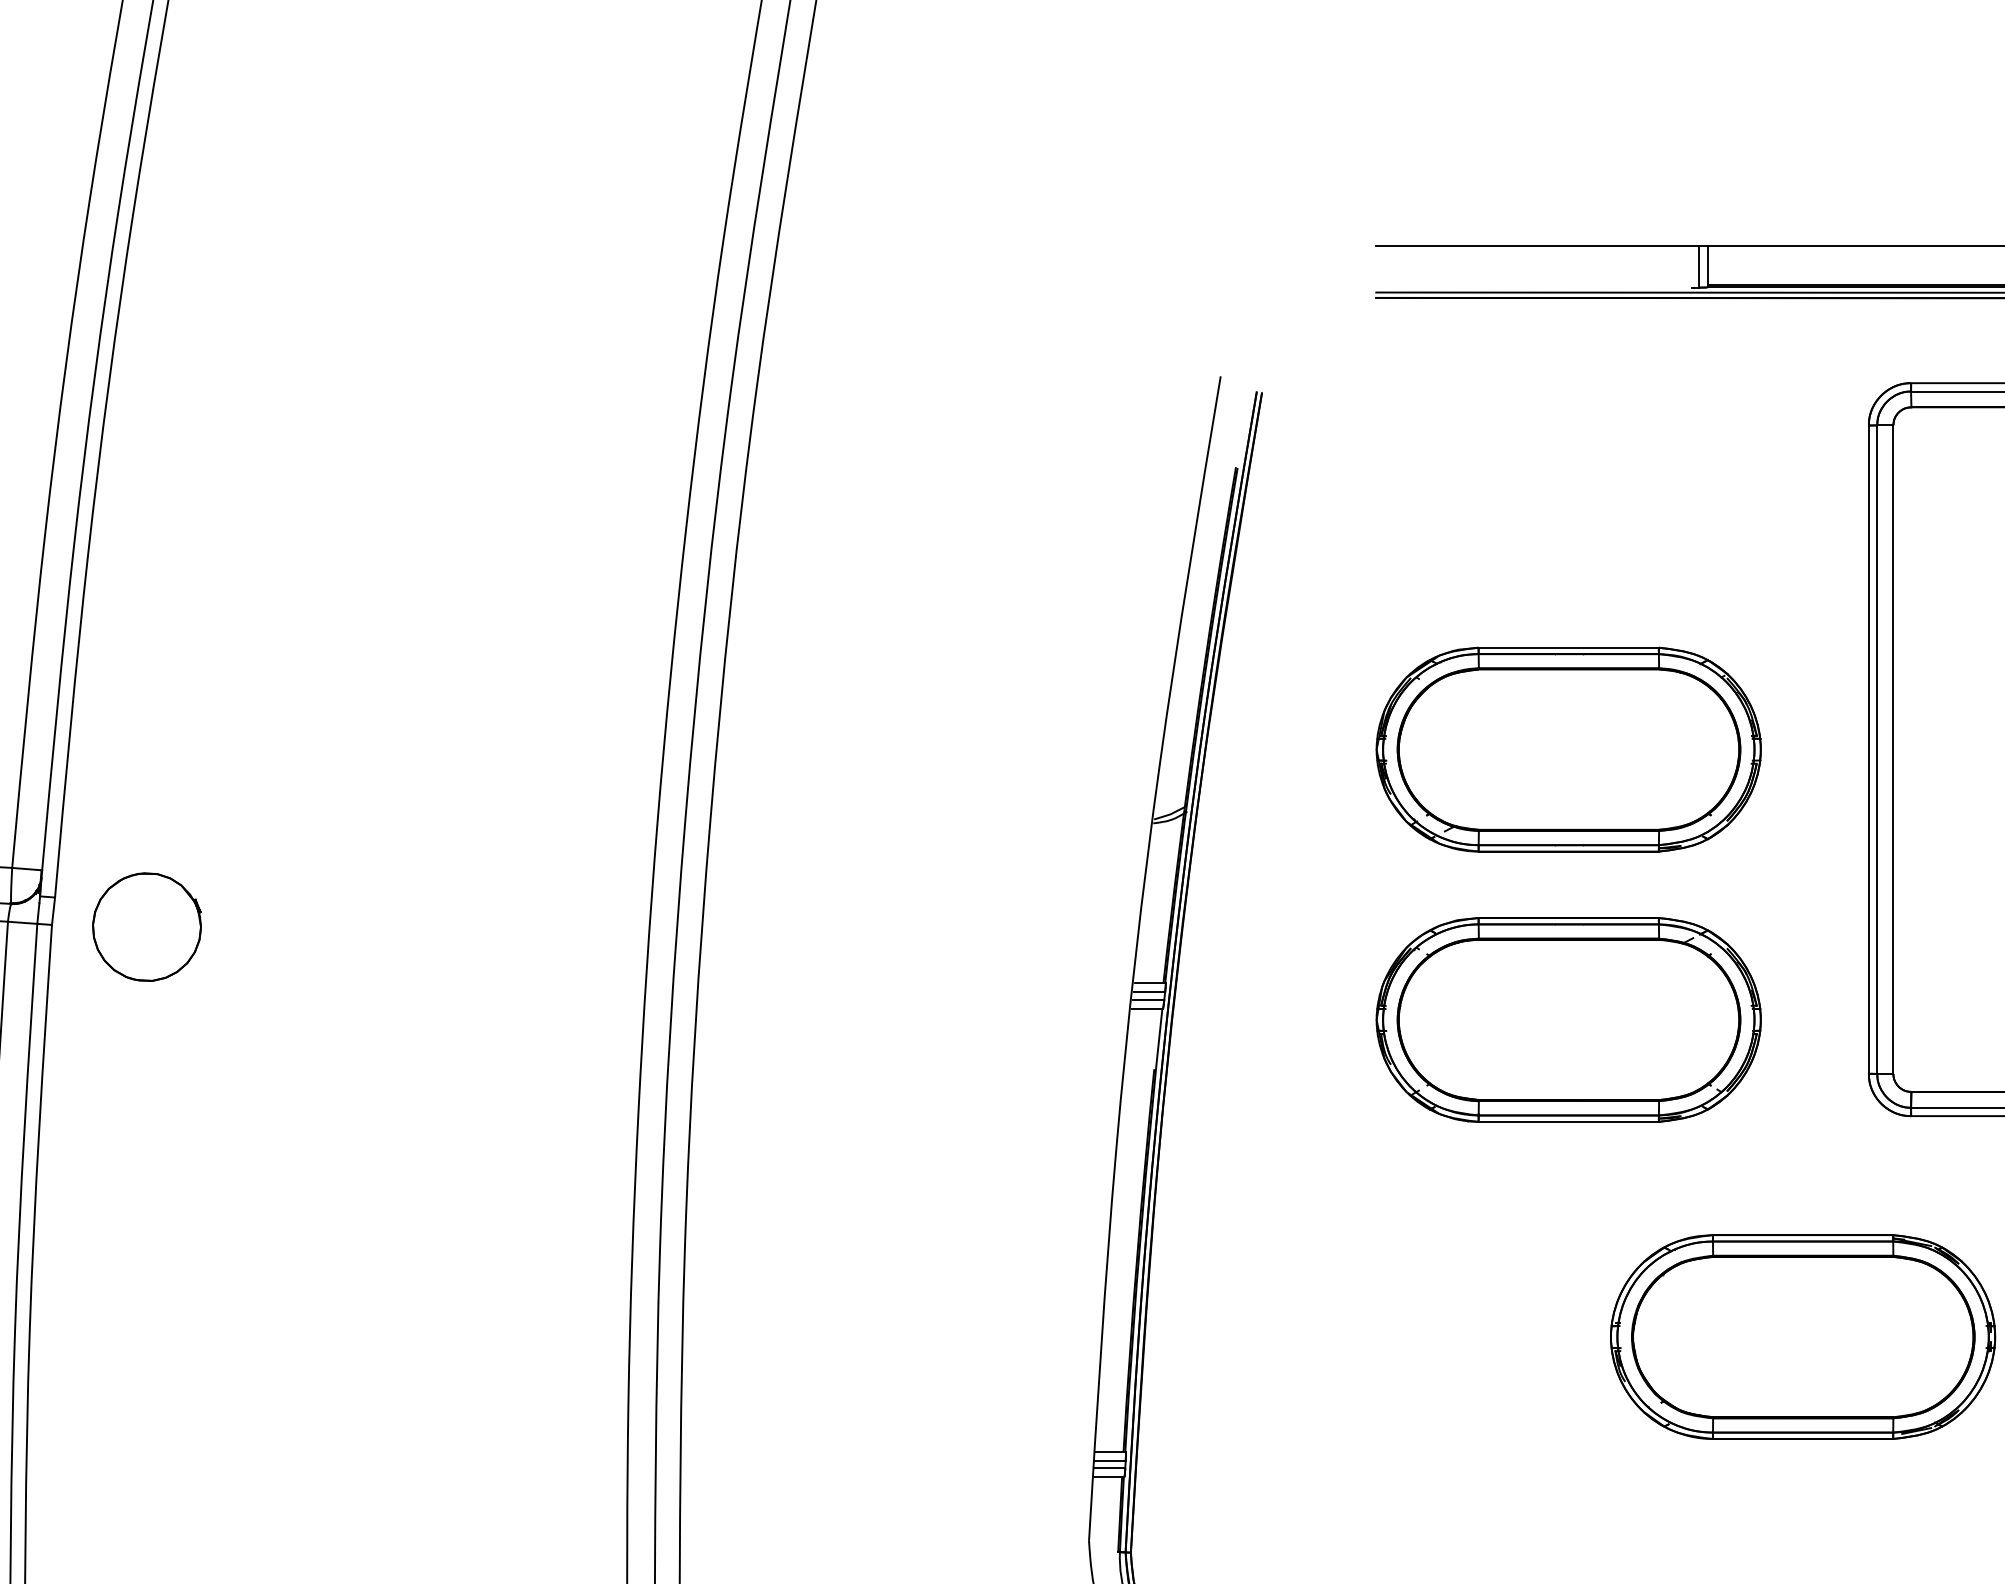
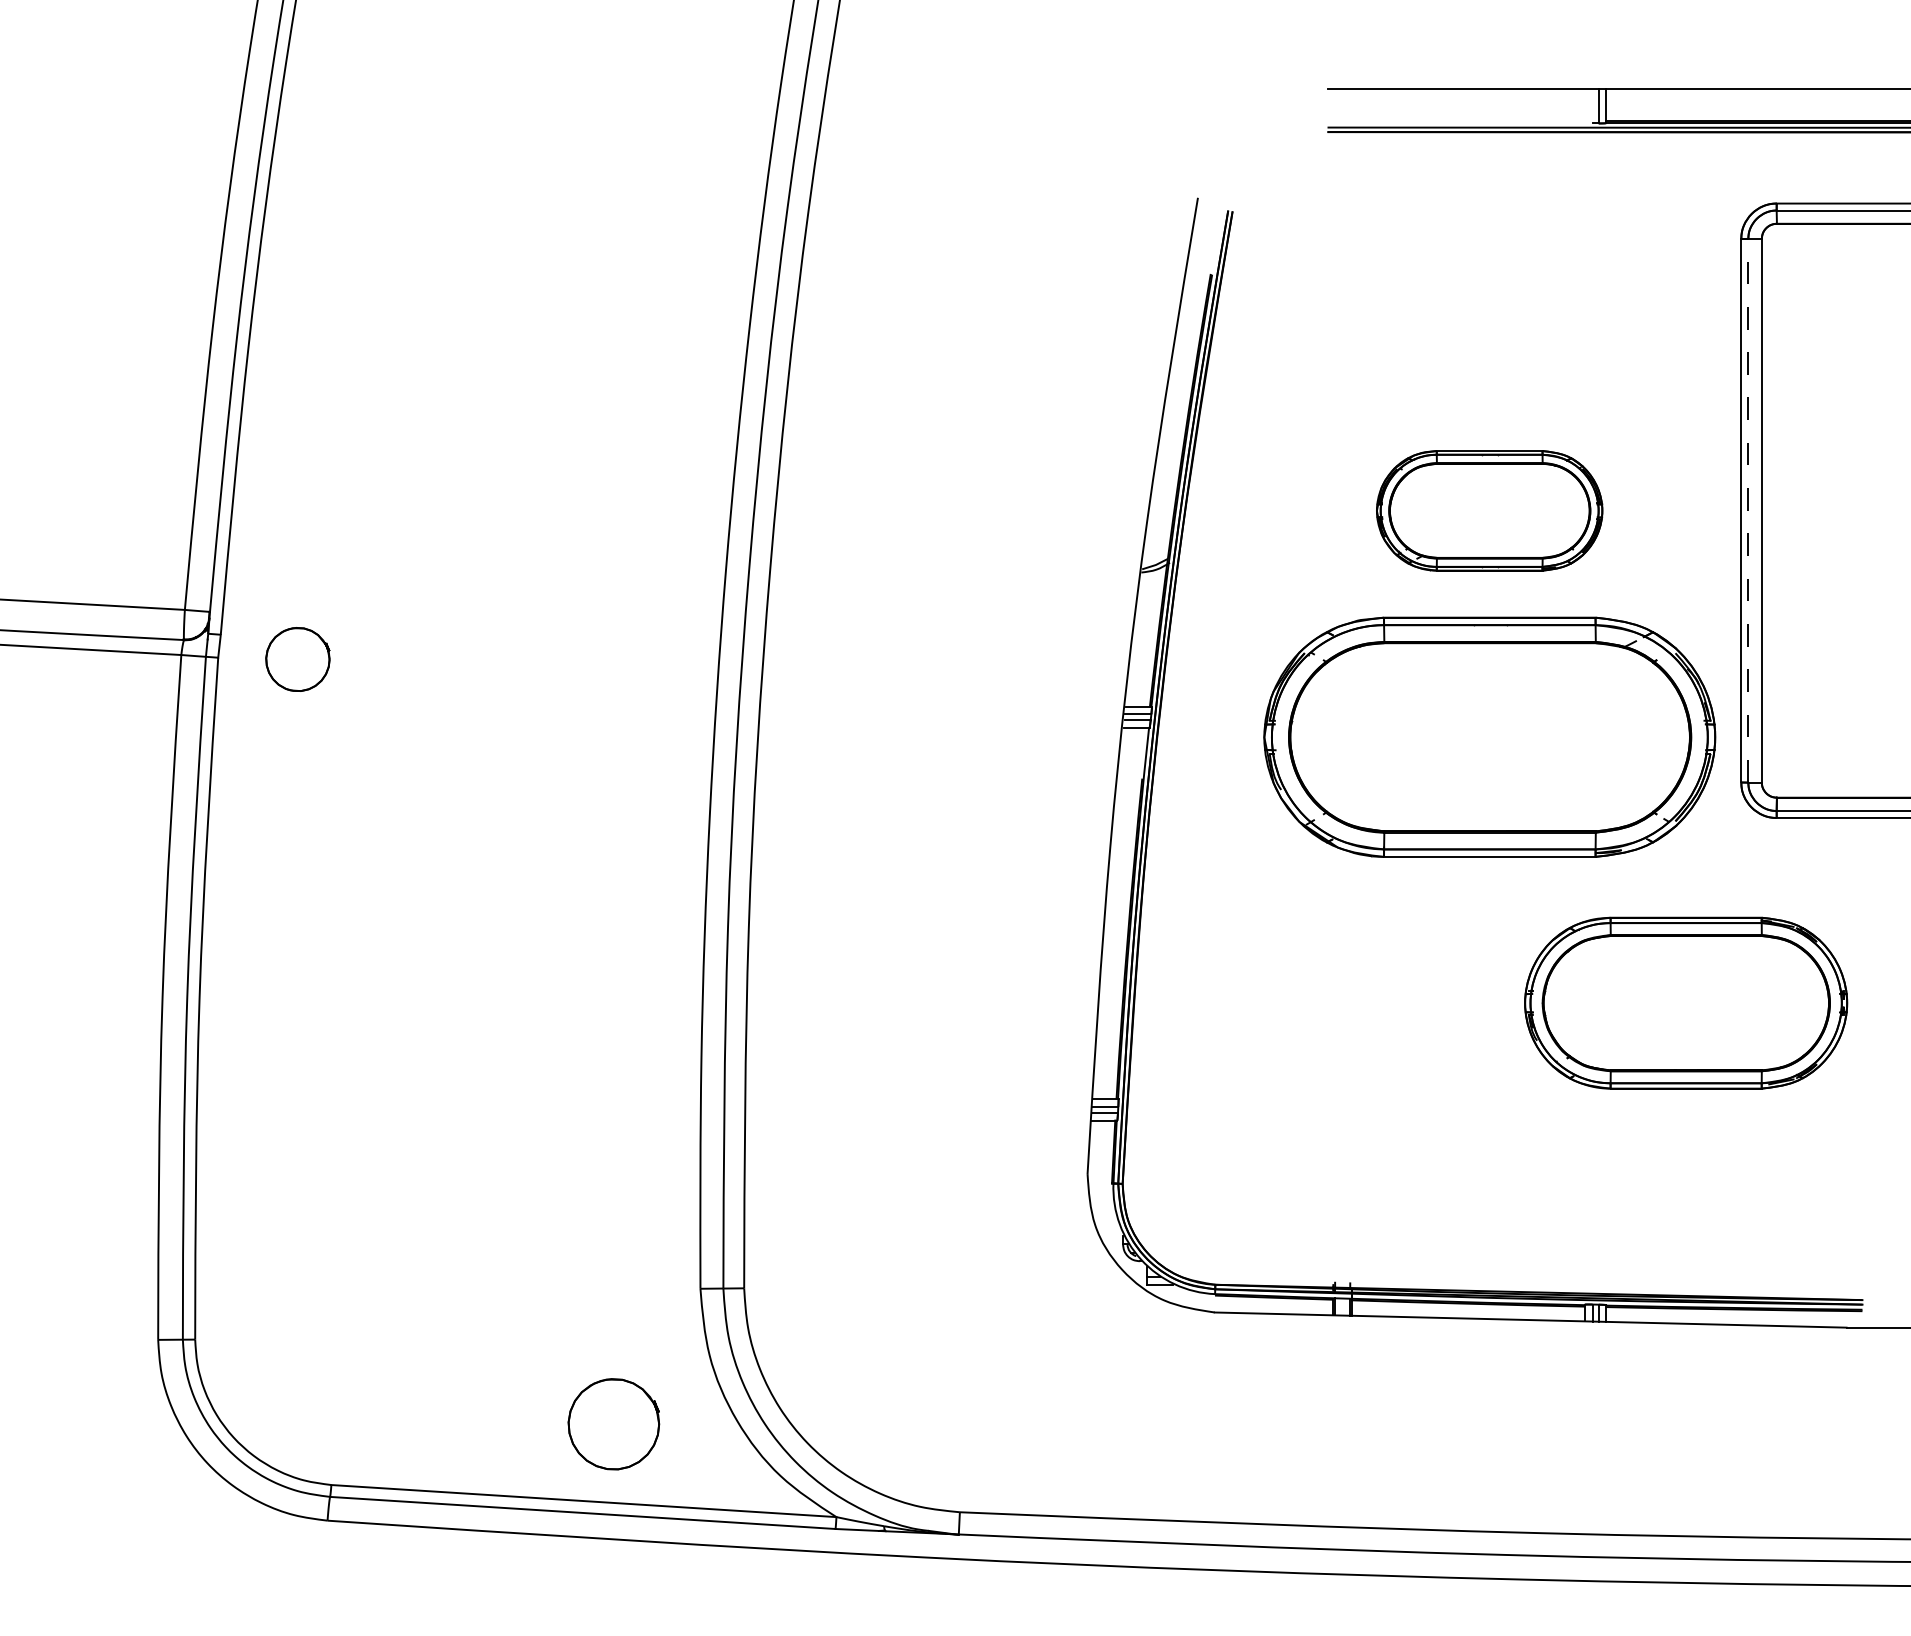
part: (1568, 749) -> (1489, 510), size x0.7
line: (1877, 749) -> (1748, 510), solid -> dashed
part: (146, 927) -> (297, 659), size x0.7
part: (1568, 1020) -> (1489, 737), size x1.4

